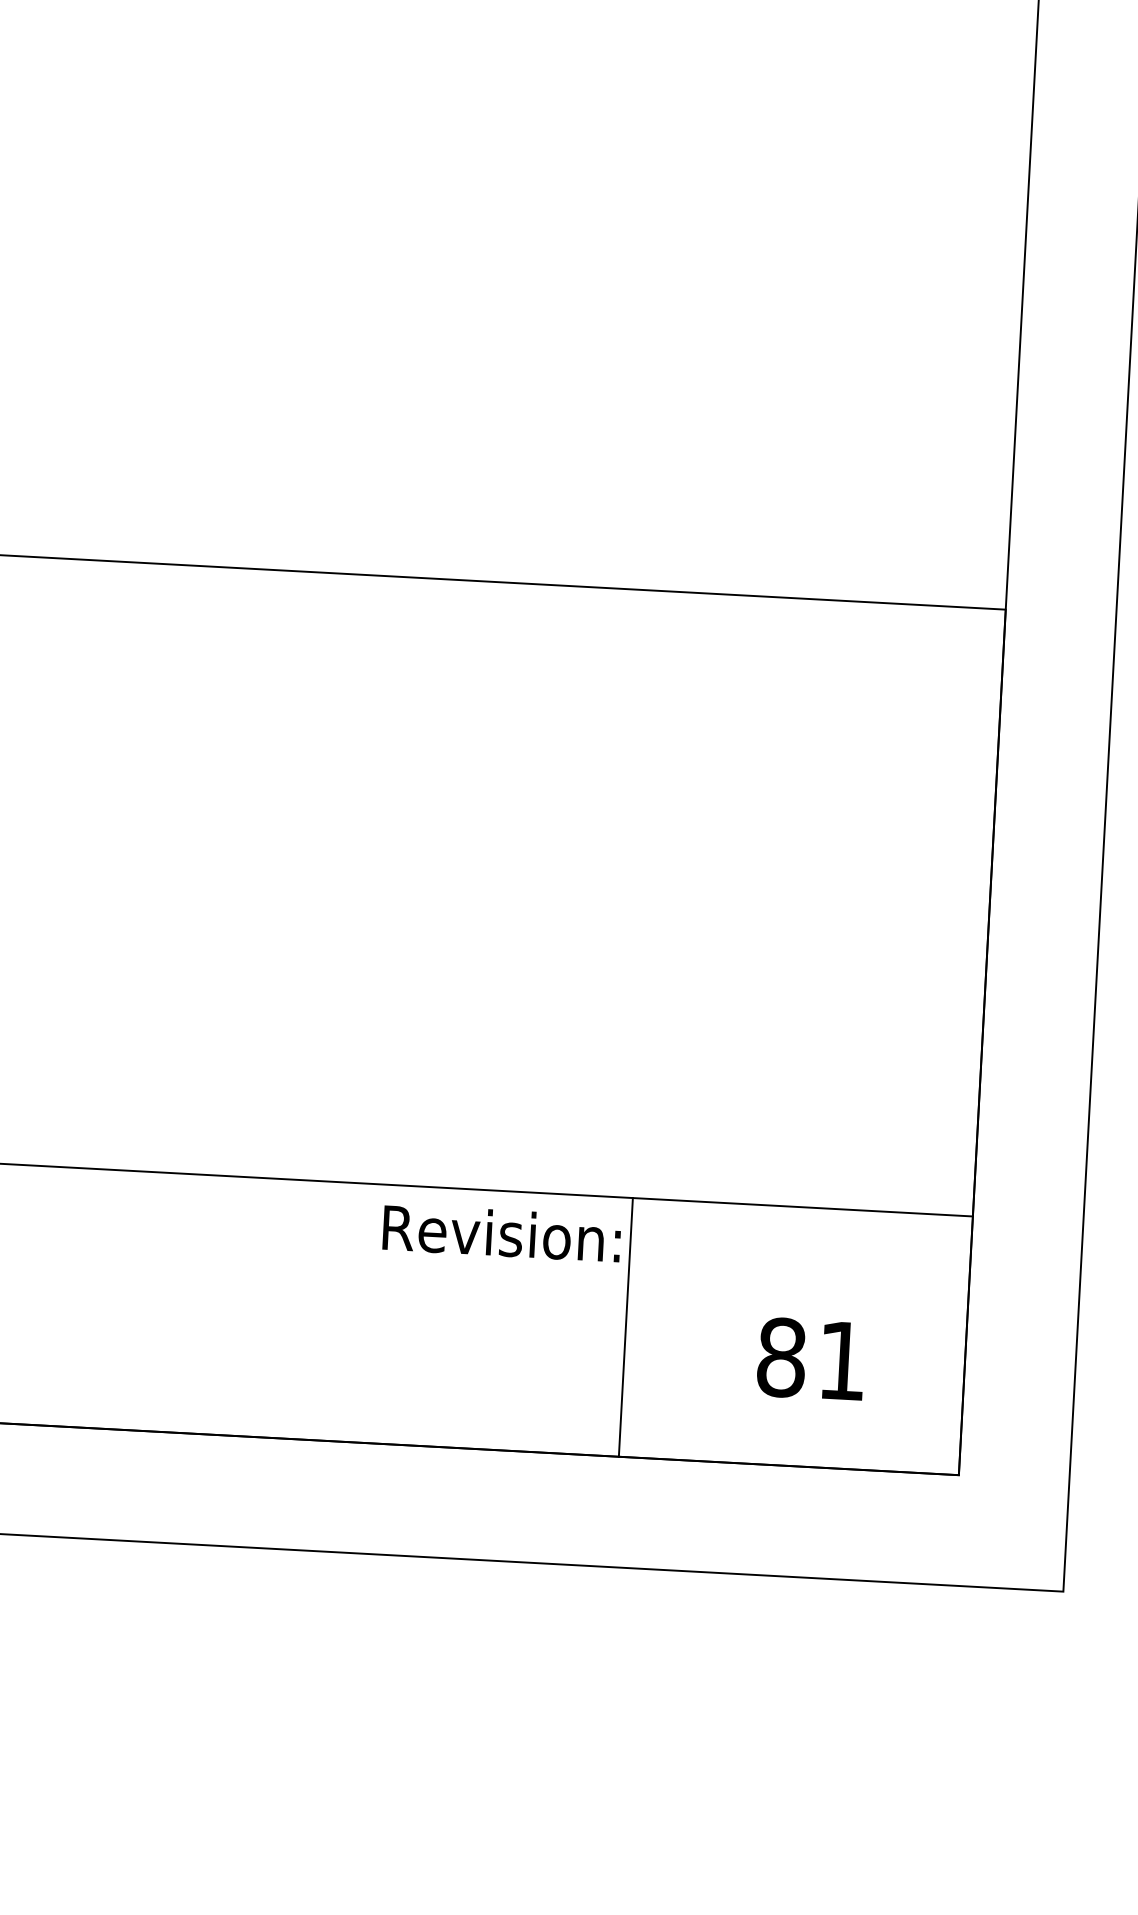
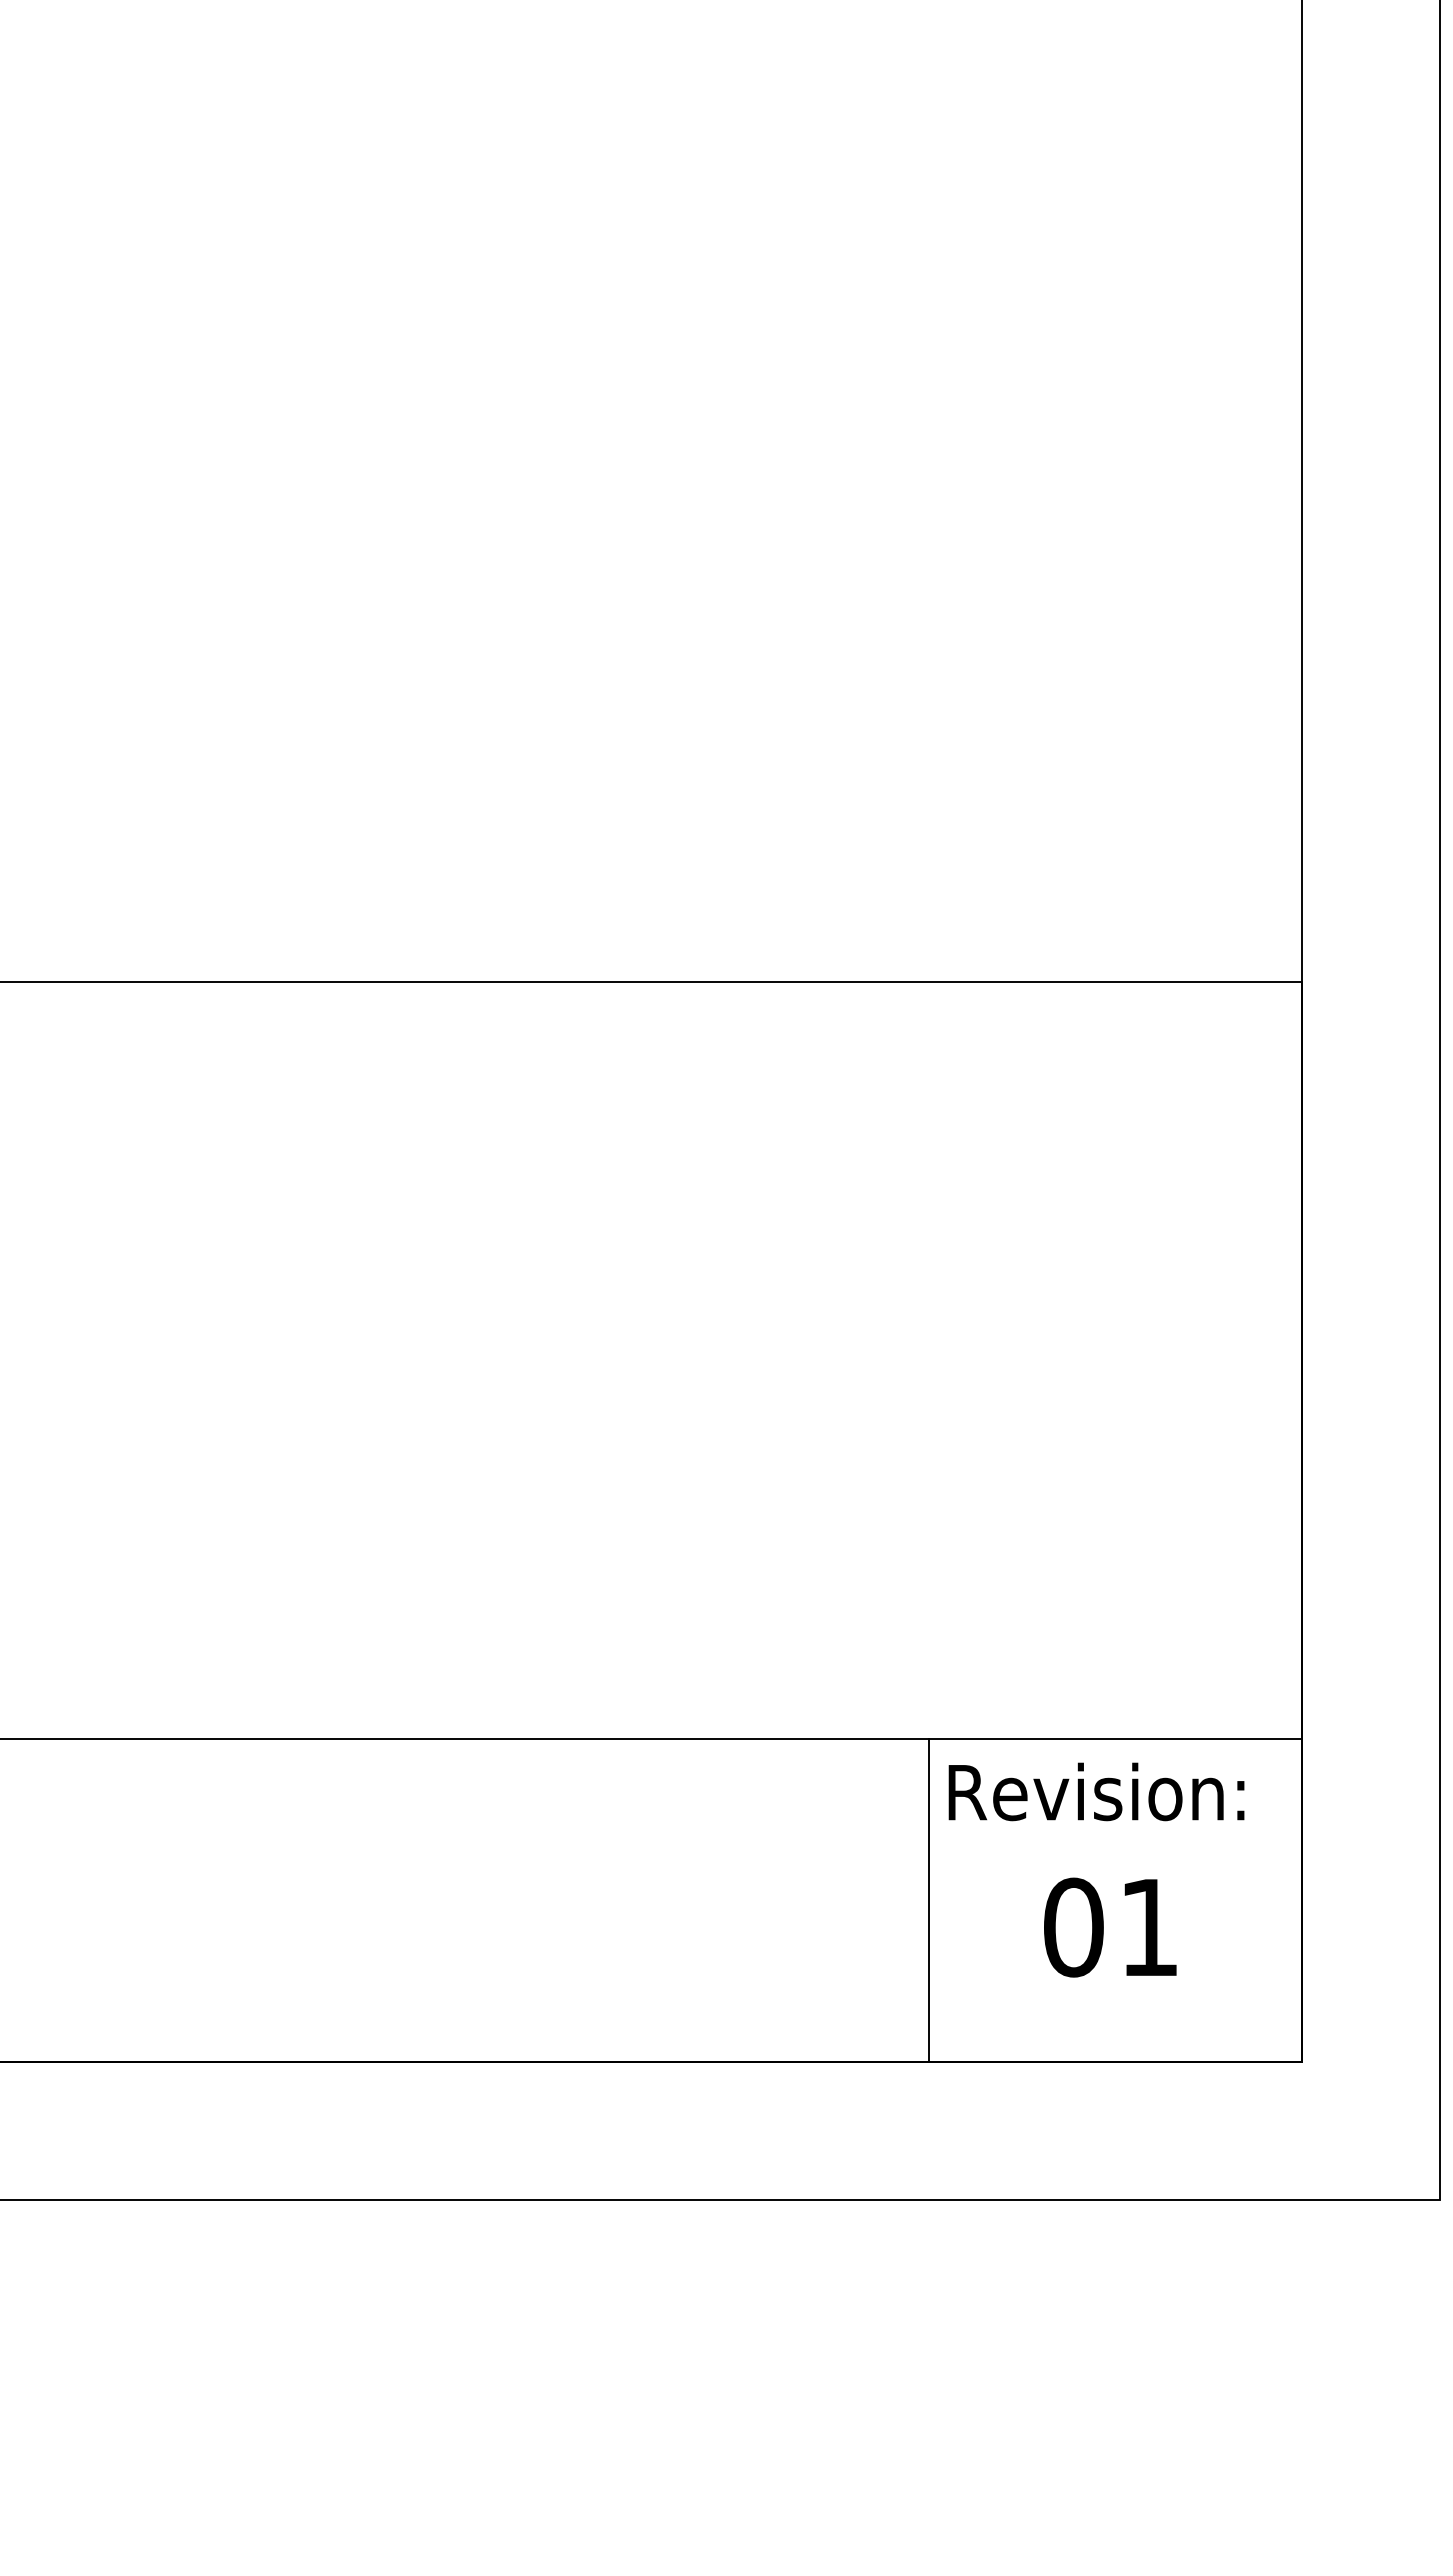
text: (501, 1233) -> (1096, 1791), moved
line: (625, 1327) -> (928, 1900), moved
text: (781, 1357) -> (1073, 1927), 81 -> 01

